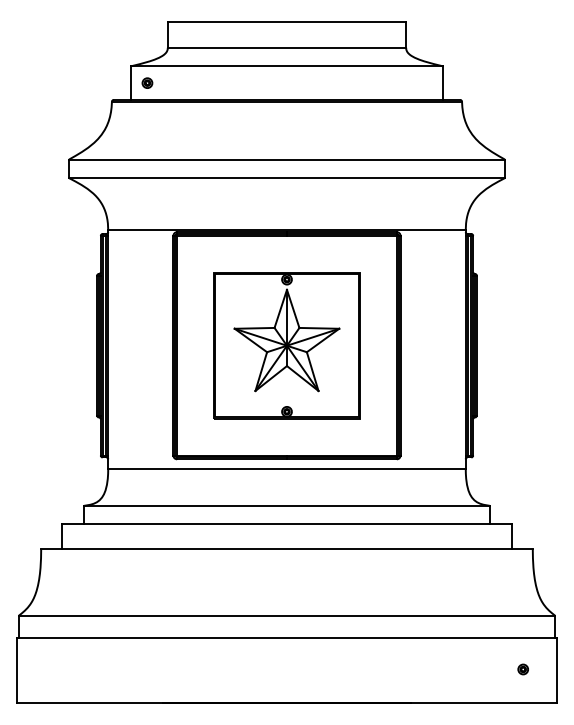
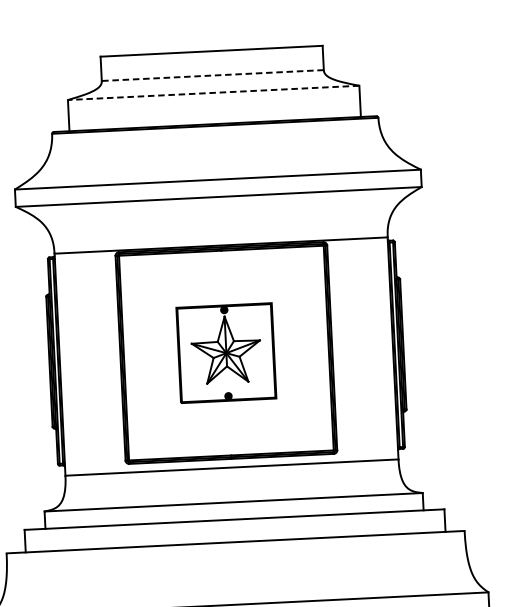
line: (286, 47) -> (212, 75), solid -> dashed
line: (286, 66) -> (213, 92), solid -> dashed
part: (147, 82) -> (84, 114), removed
part: (286, 345) -> (225, 352), size x0.7

